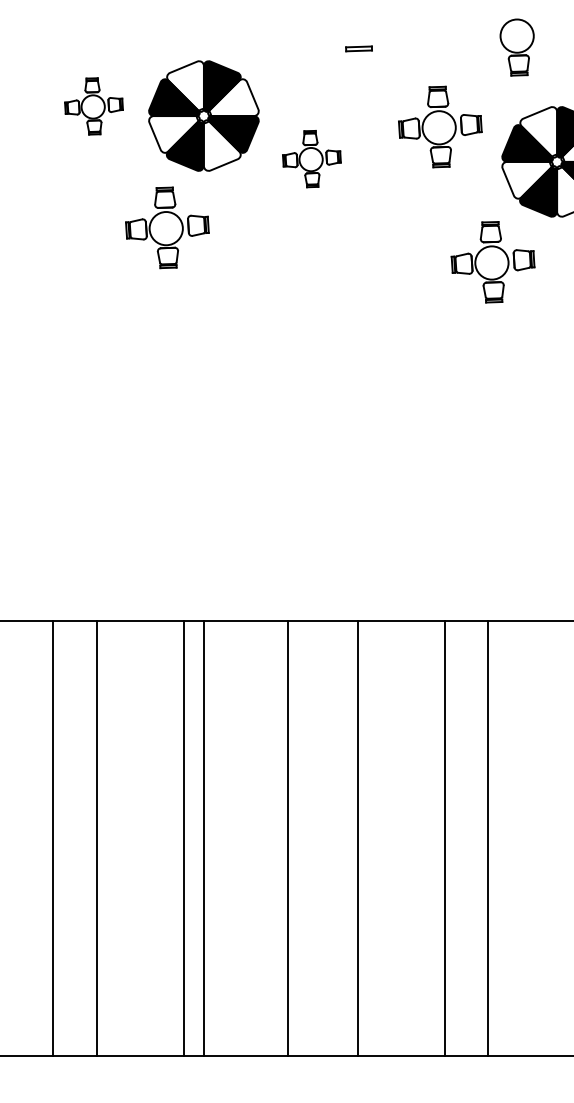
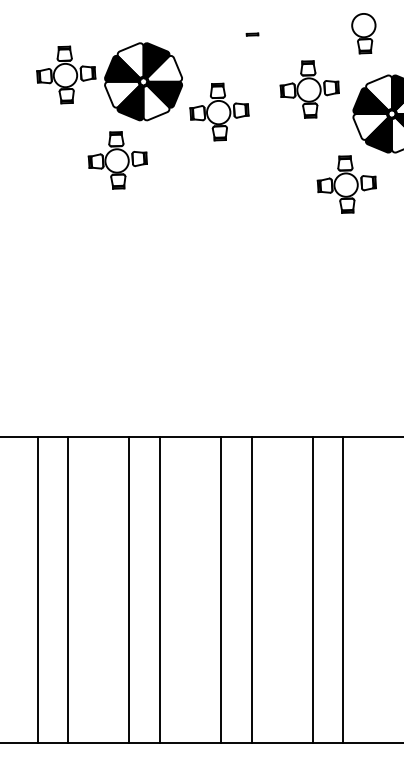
part: (358, 48) -> (252, 34), size x0.62
part: (93, 106) -> (65, 75), size x1.43
part: (311, 158) -> (219, 111), size x1.43
line: (204, 838) -> (160, 589), moved
line: (288, 838) -> (221, 589), moved

